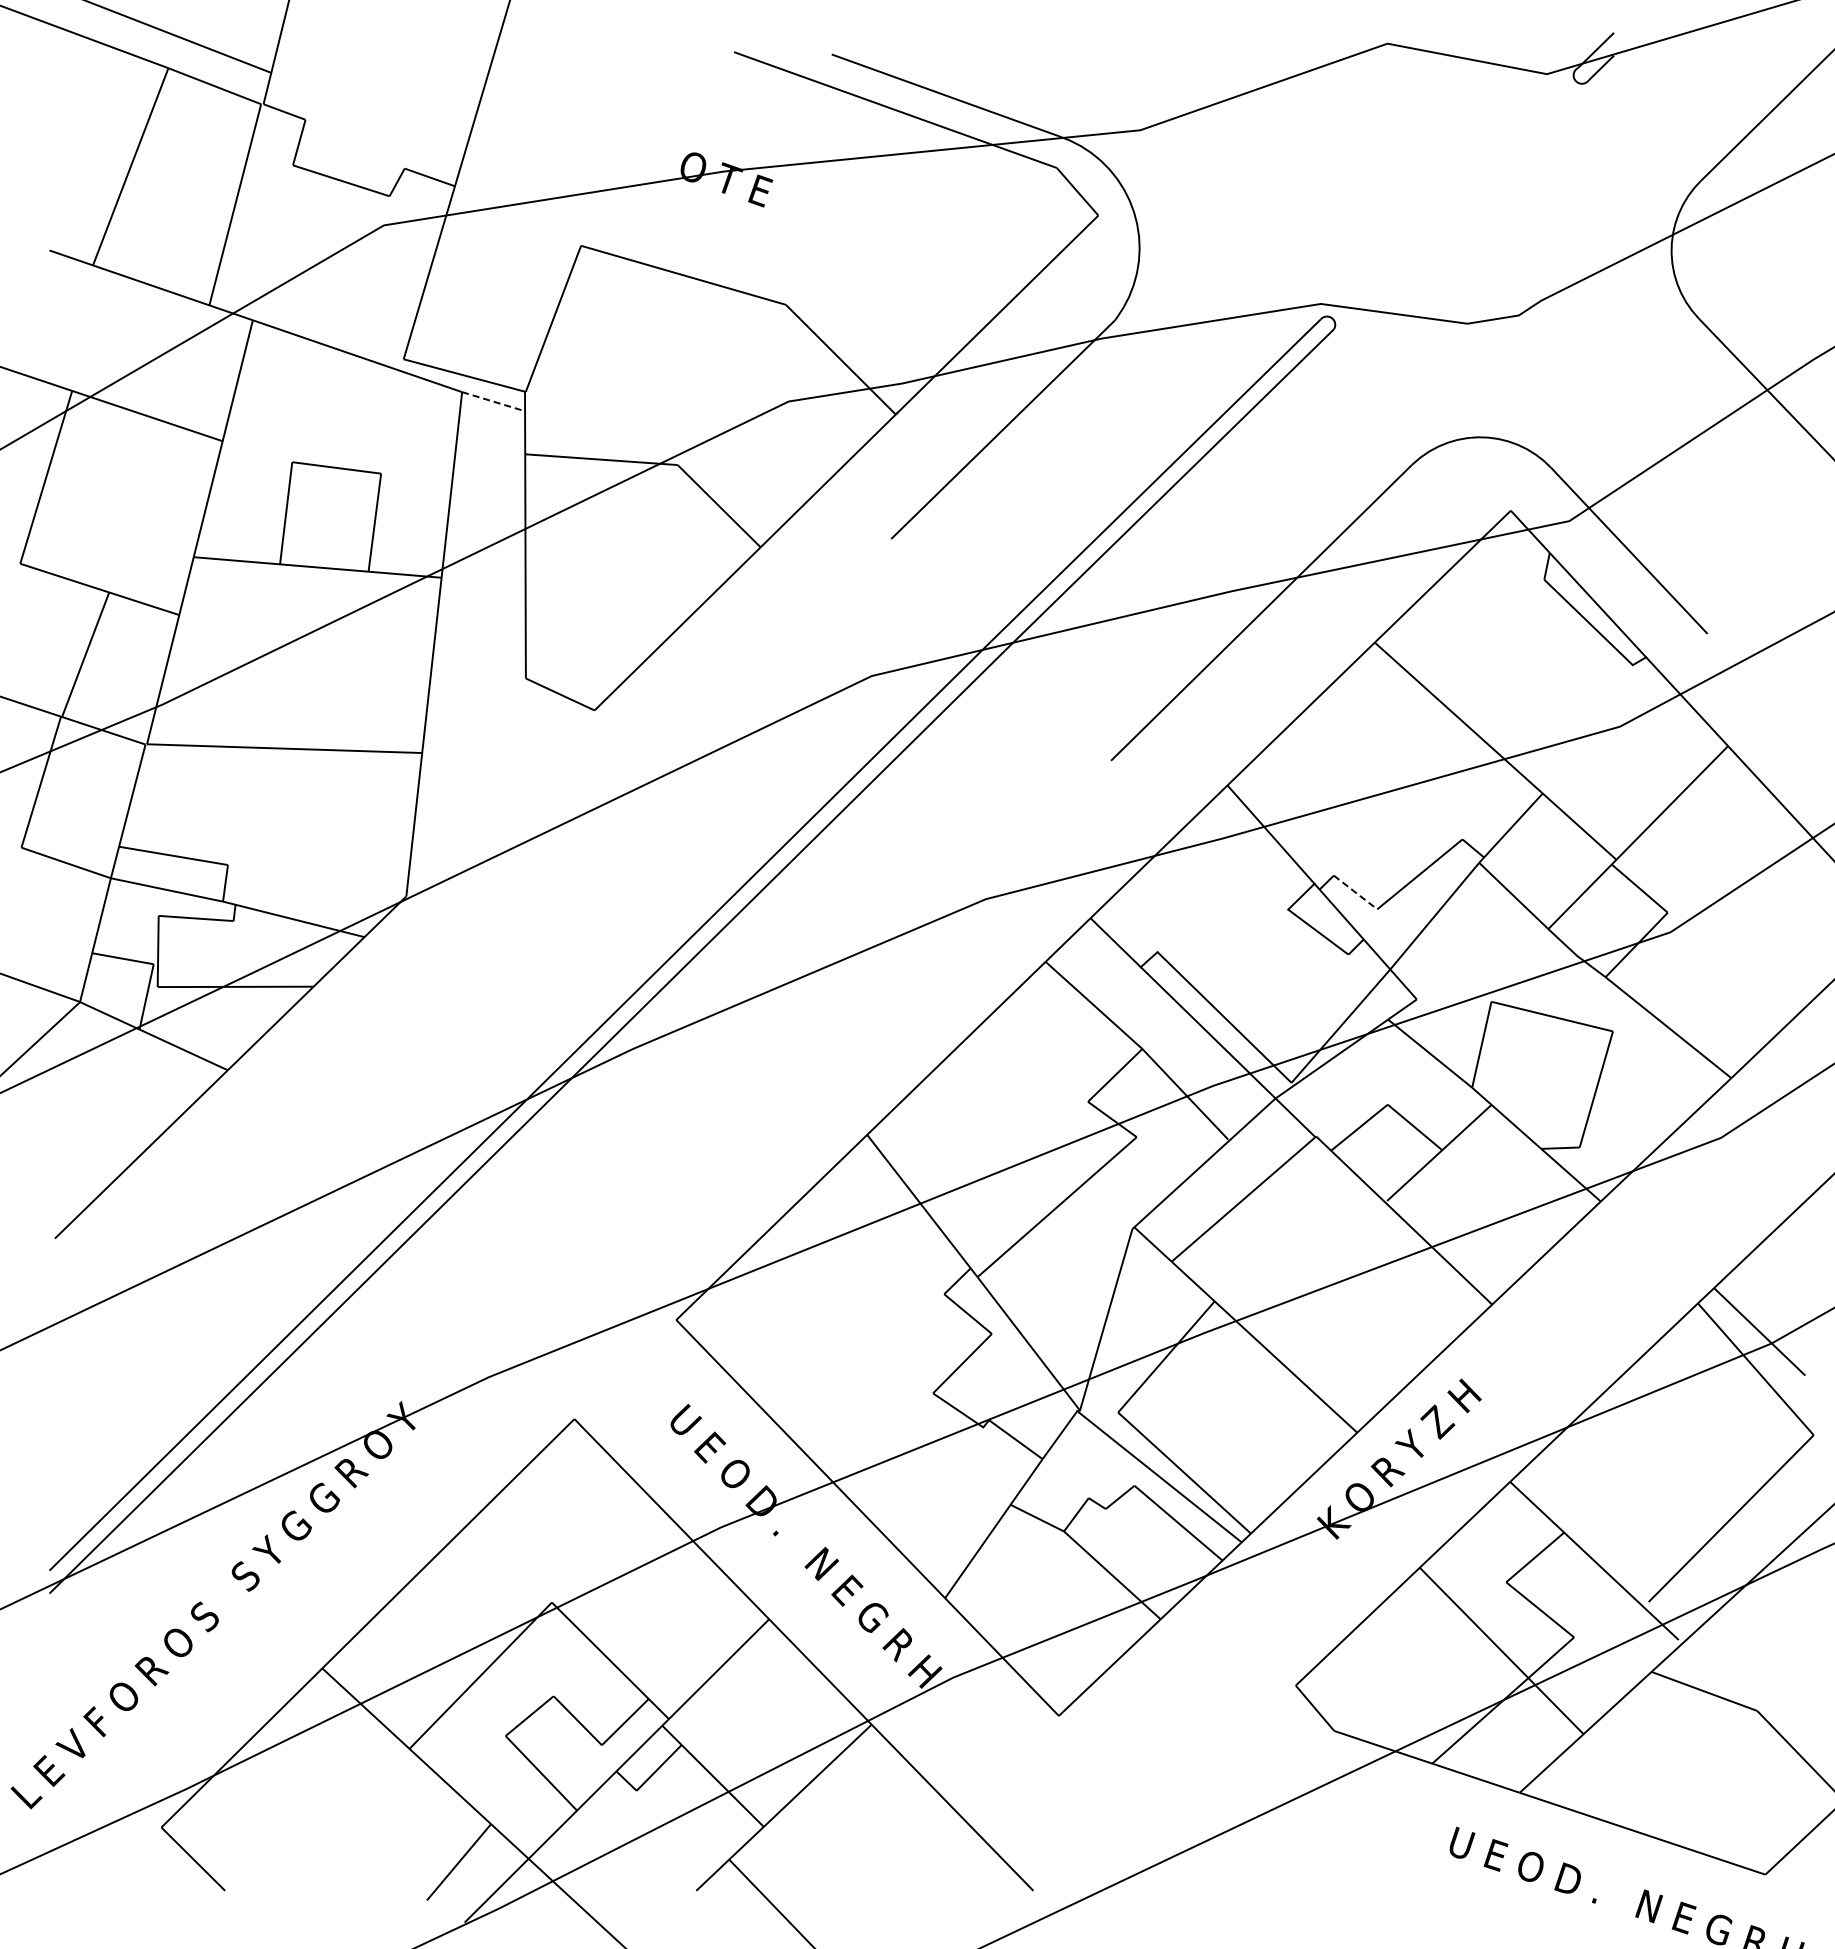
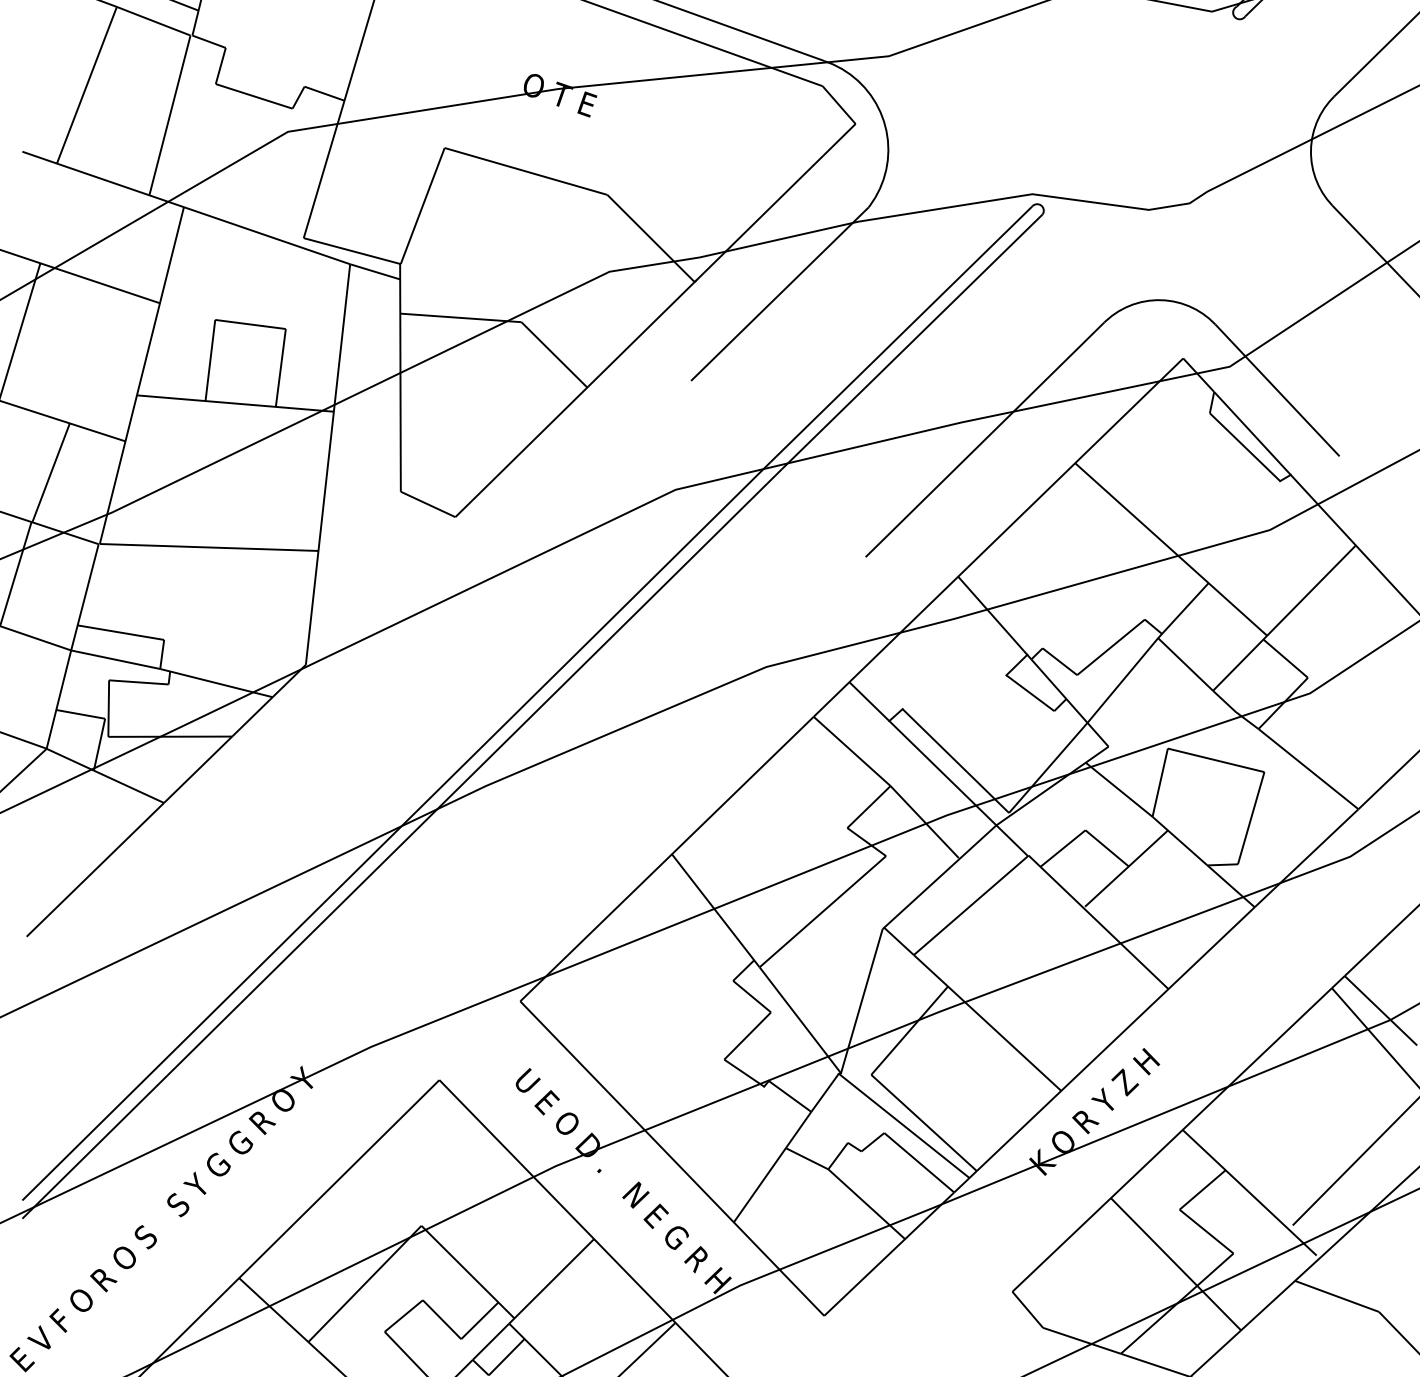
line: (493, 401) -> (375, 271), dashed -> solid
line: (1354, 891) -> (1059, 660), dashed -> solid

